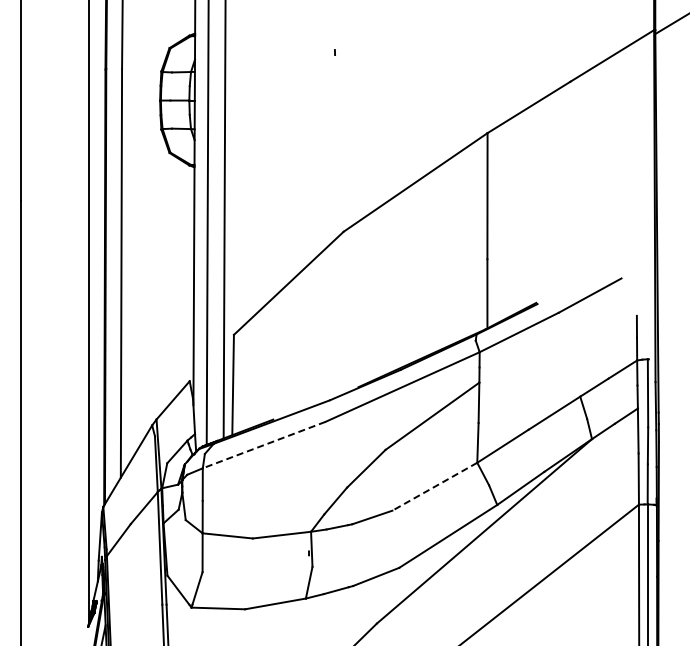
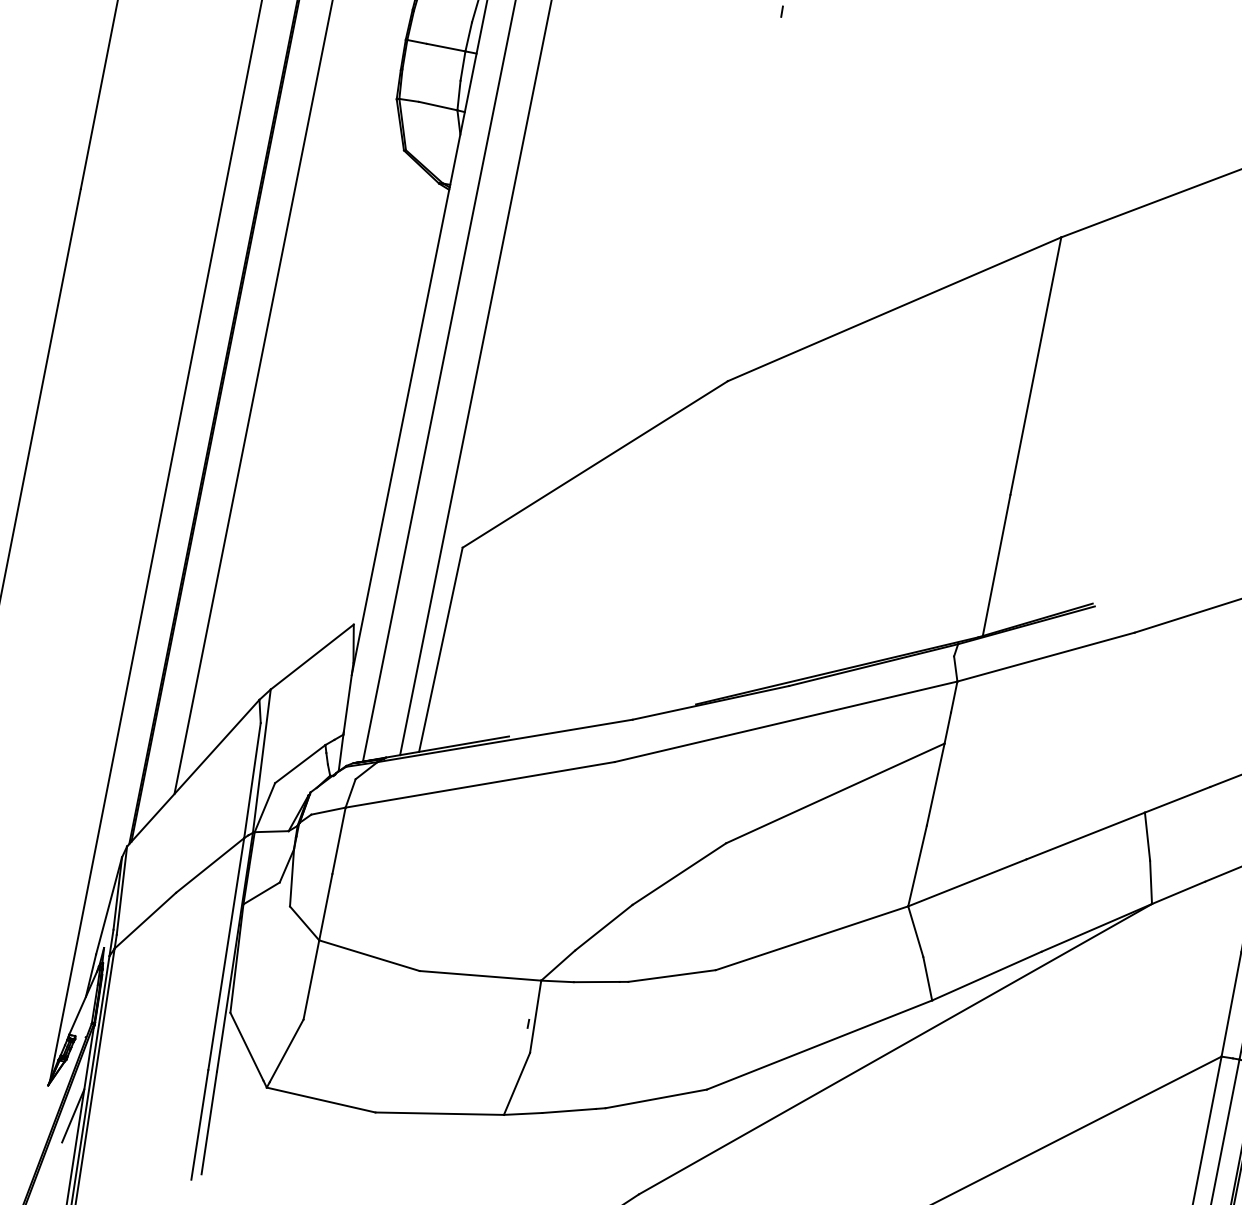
line: (264, 445) -> (480, 785), dashed -> solid
line: (434, 486) -> (811, 937), dashed -> solid

